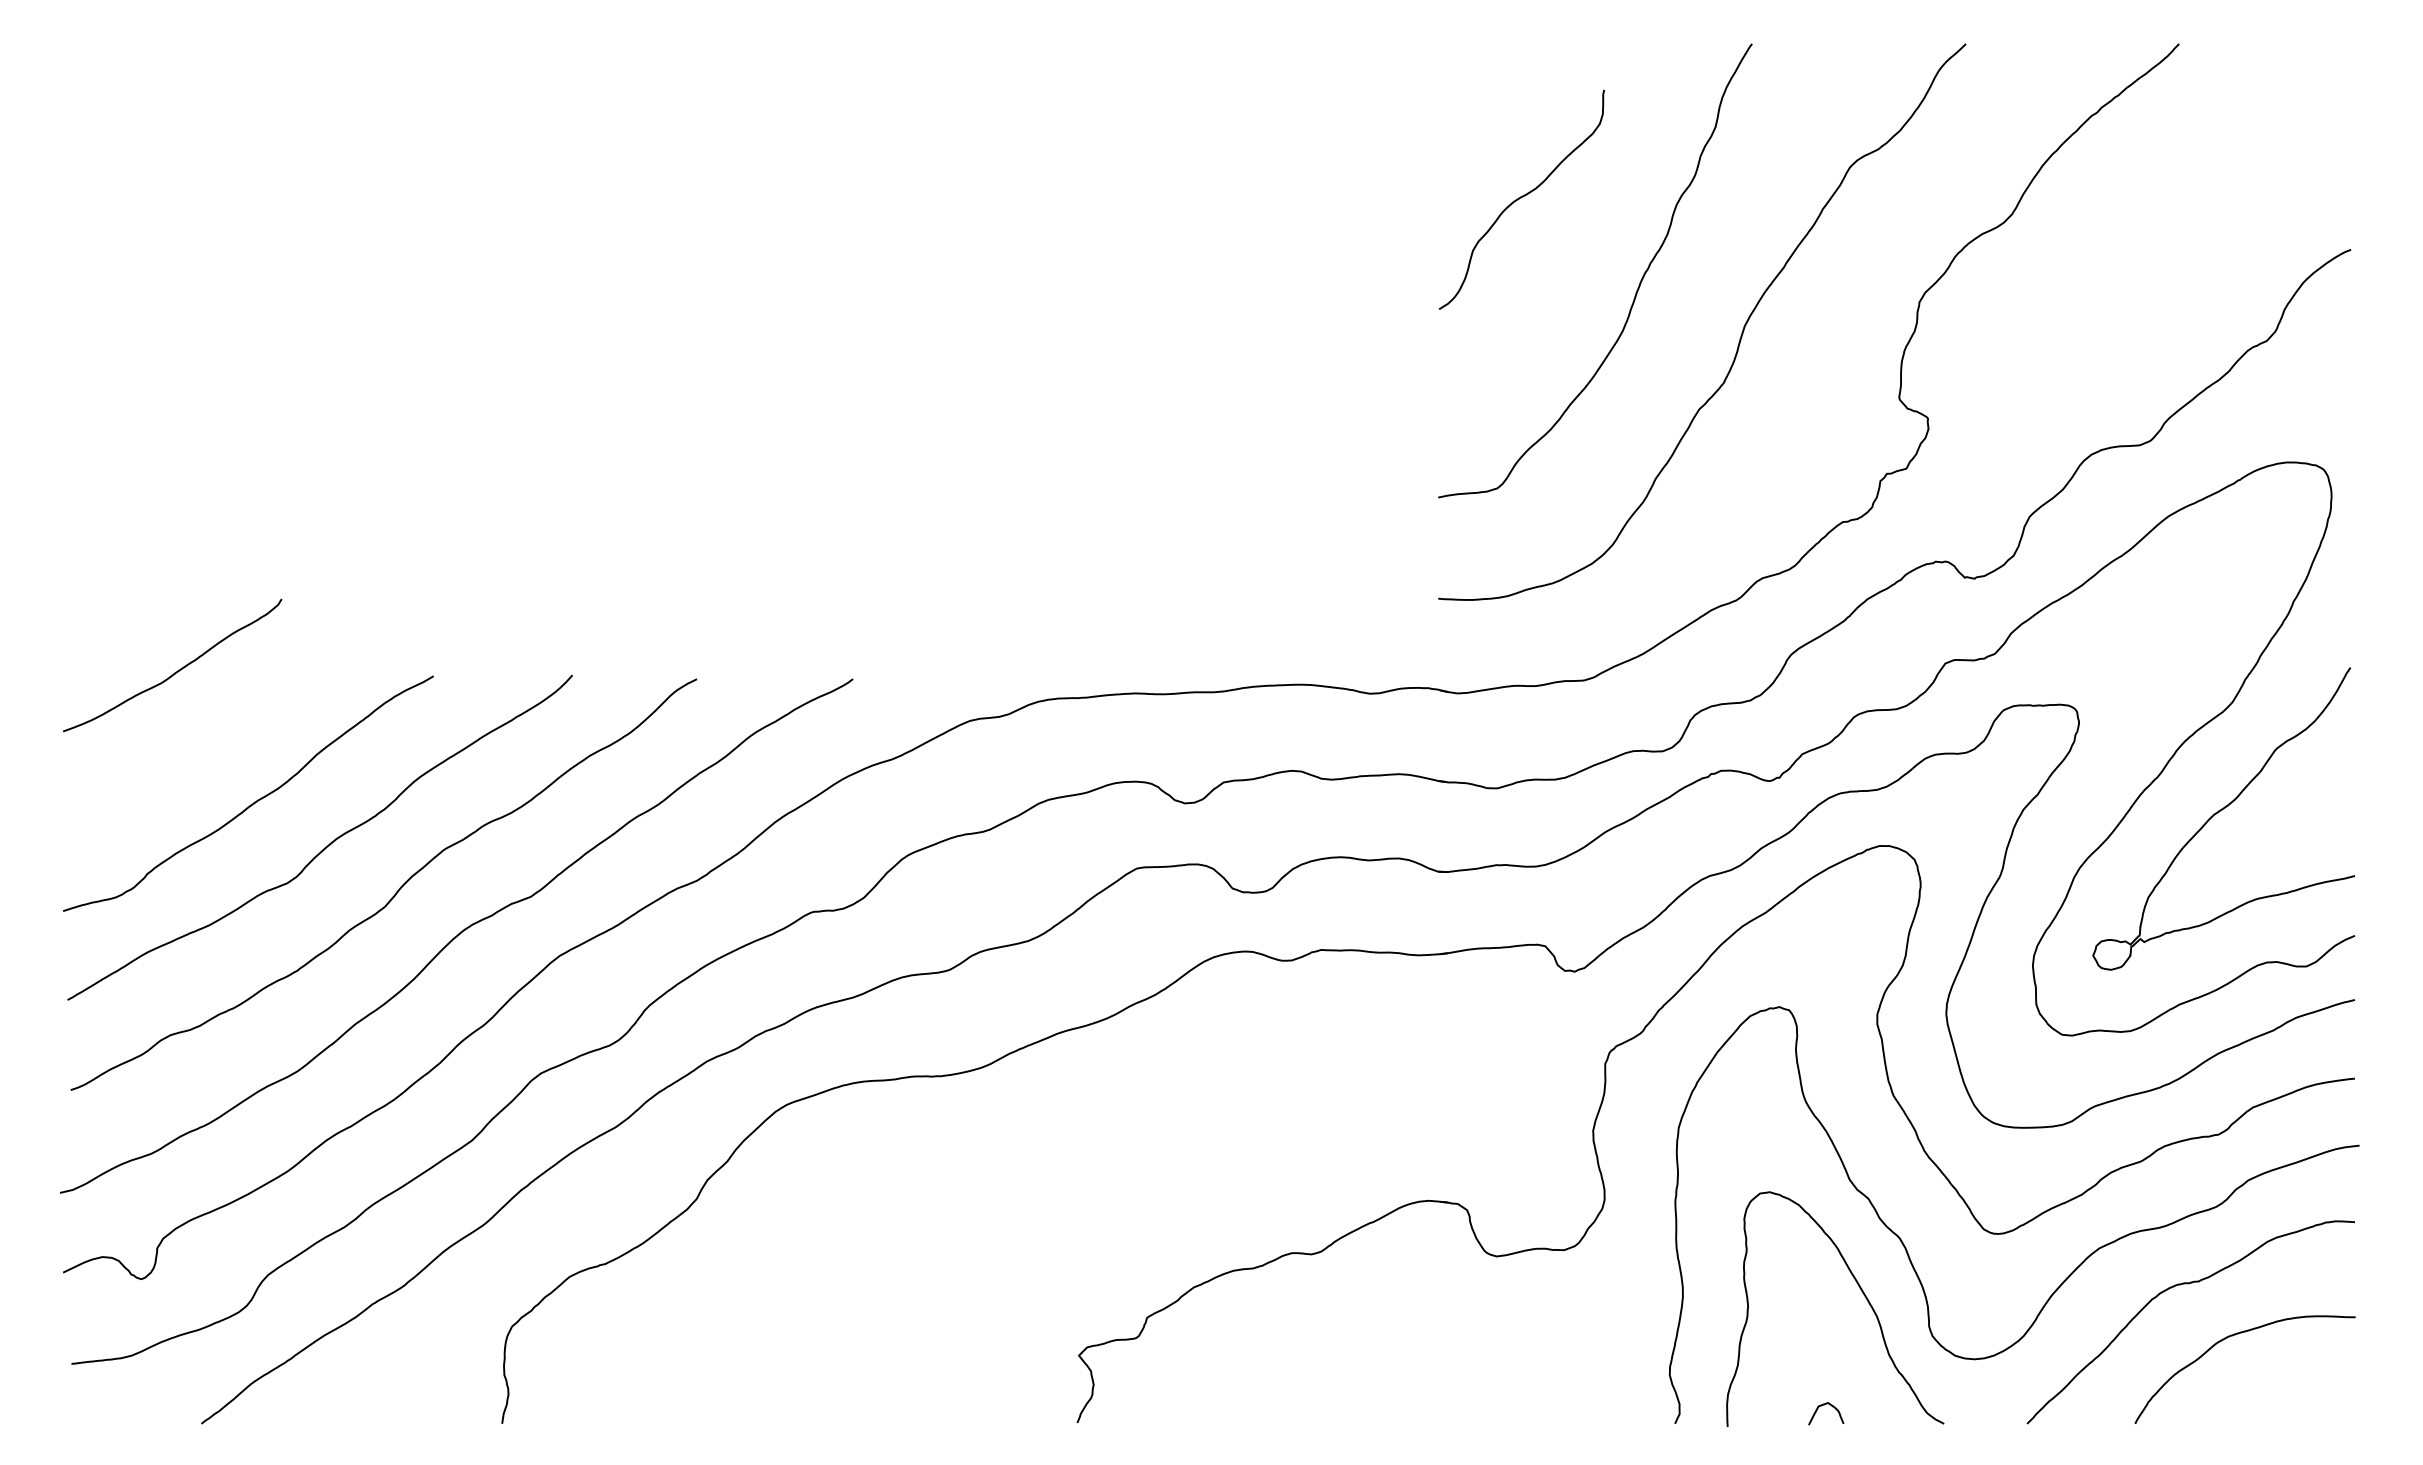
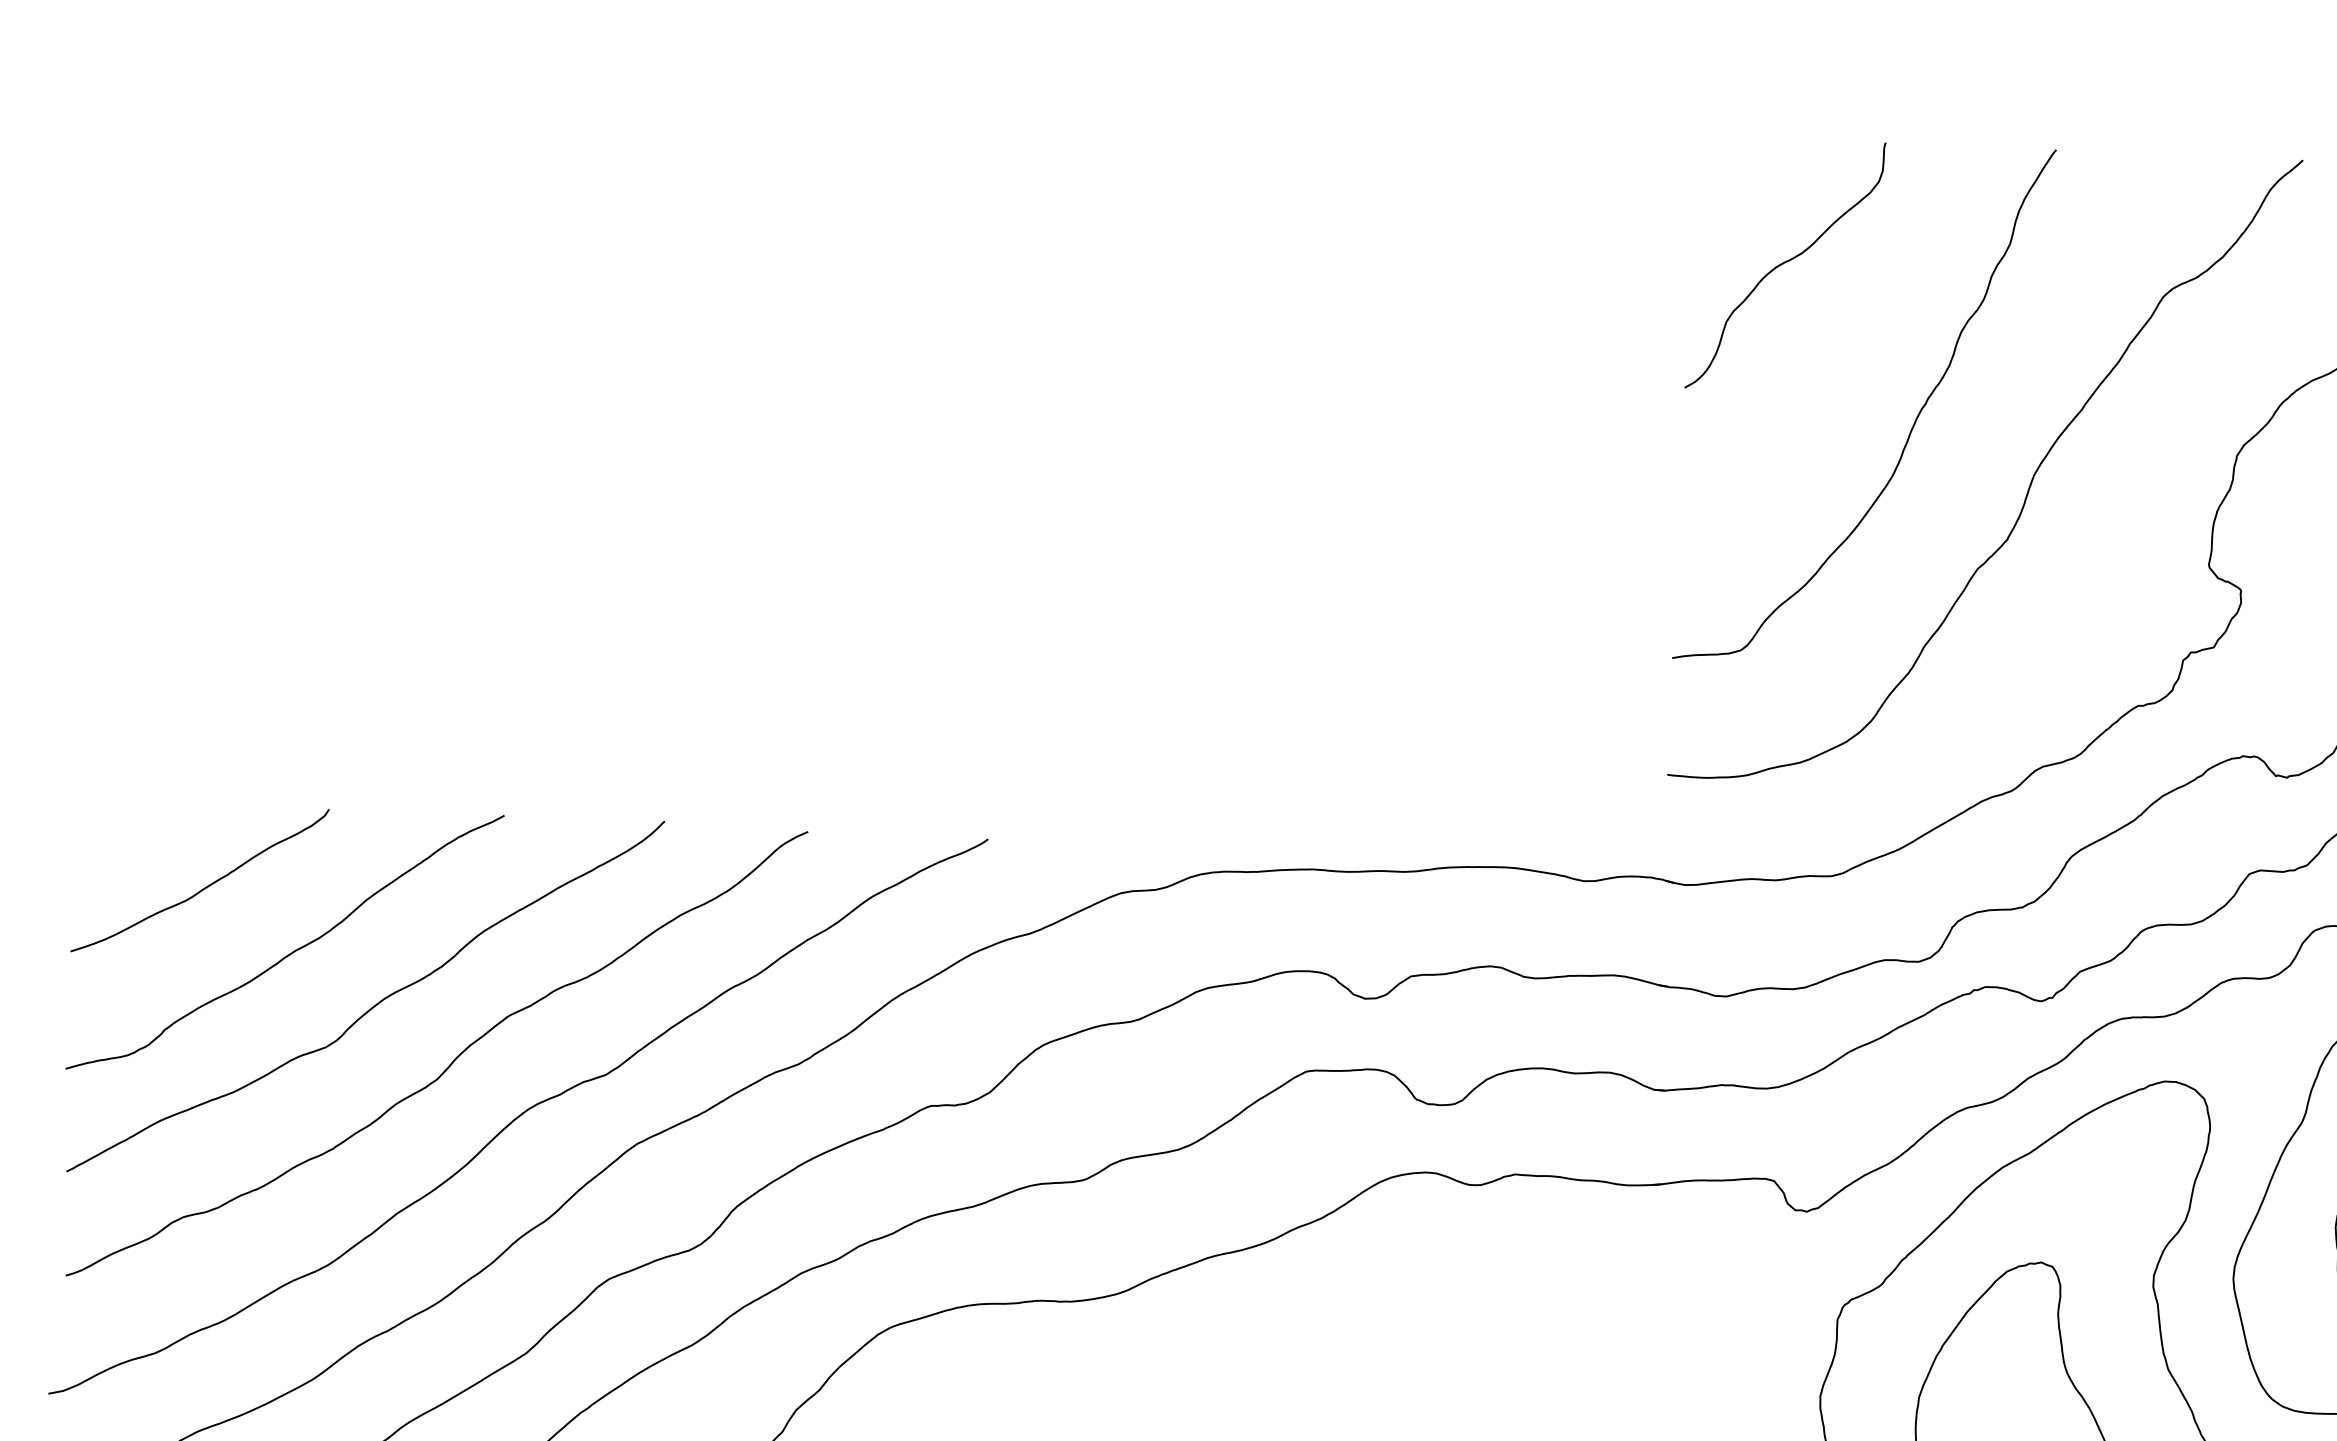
curve: (1521, 198) -> (1784, 264), moved
curve: (177, 670) -> (205, 886), moved

